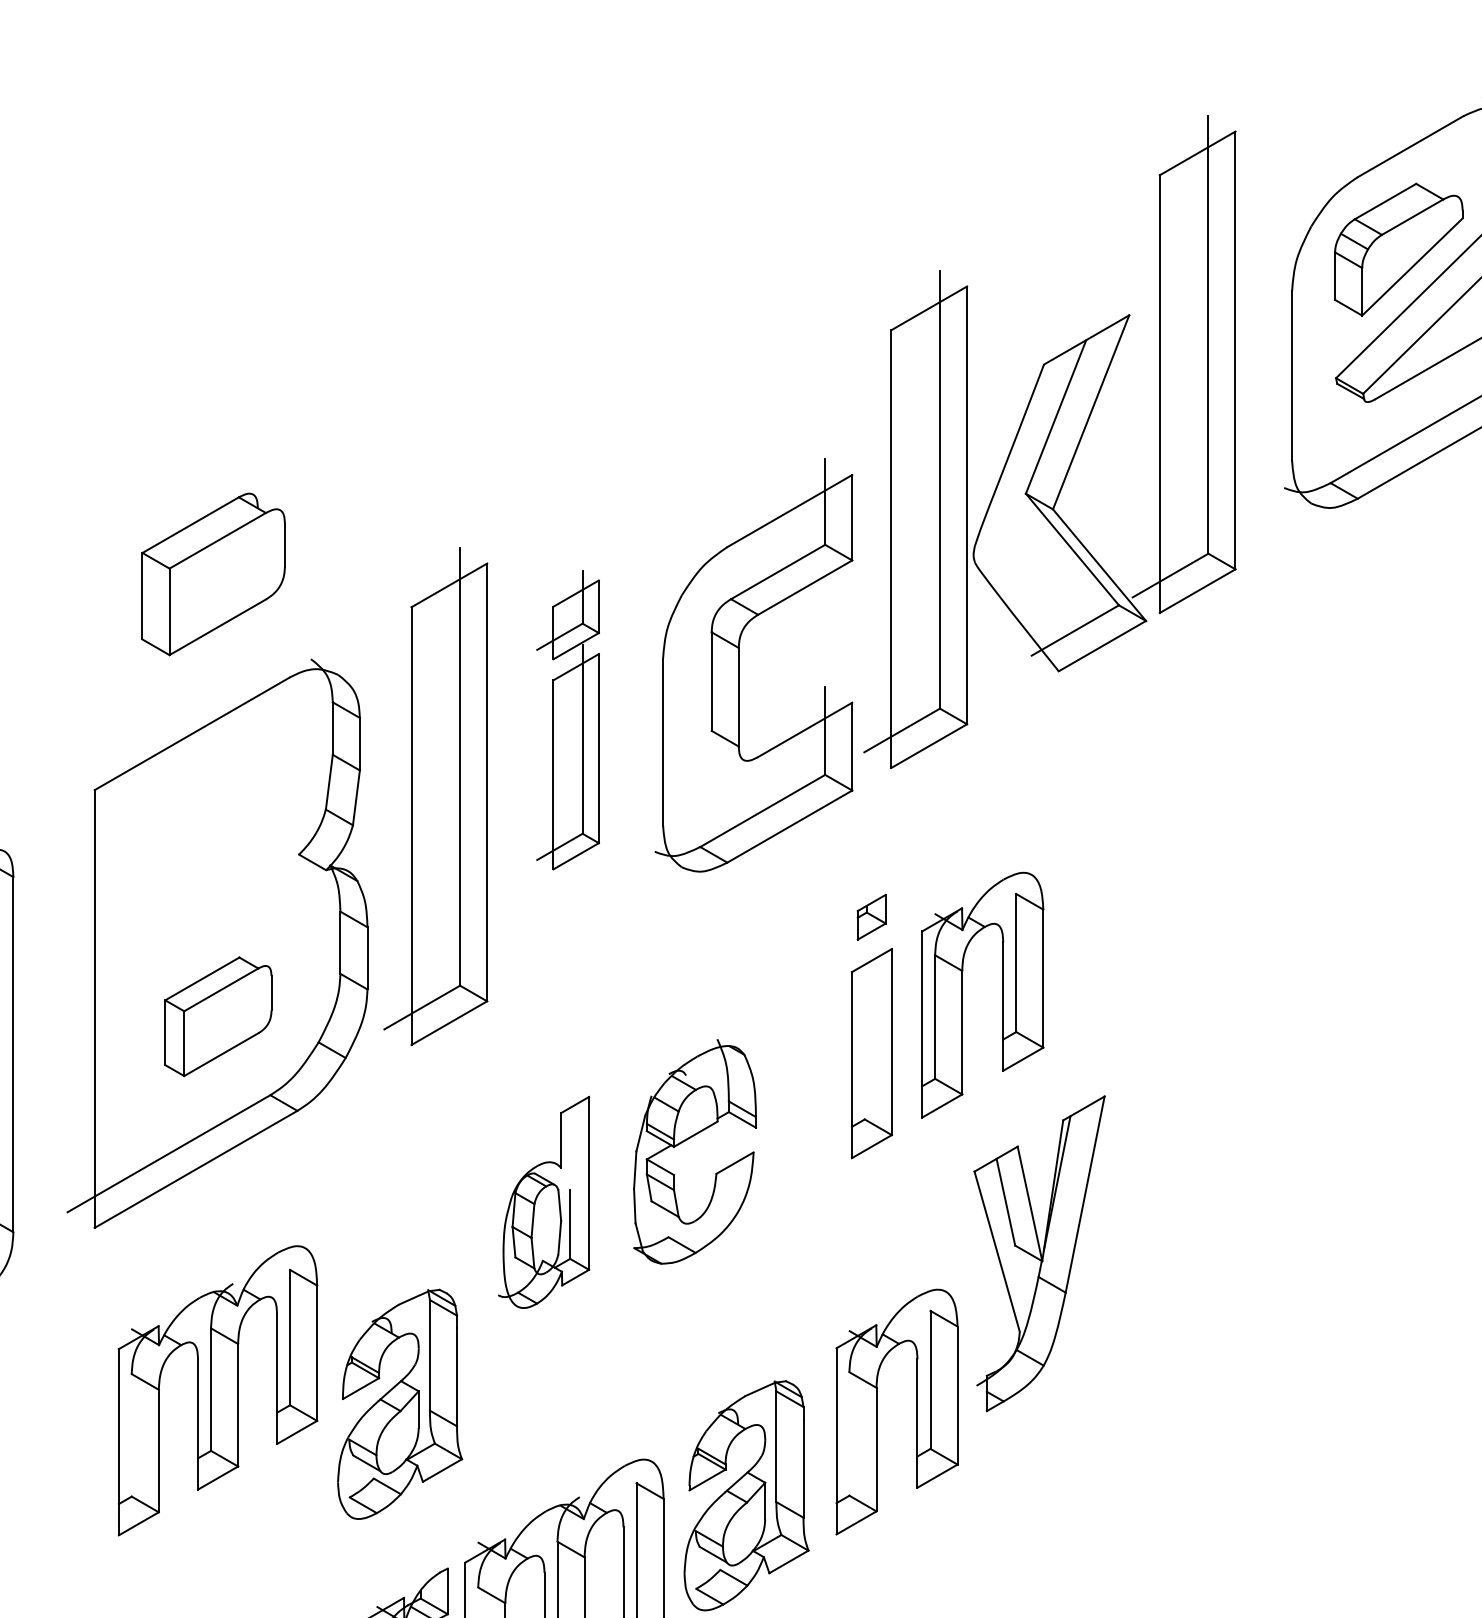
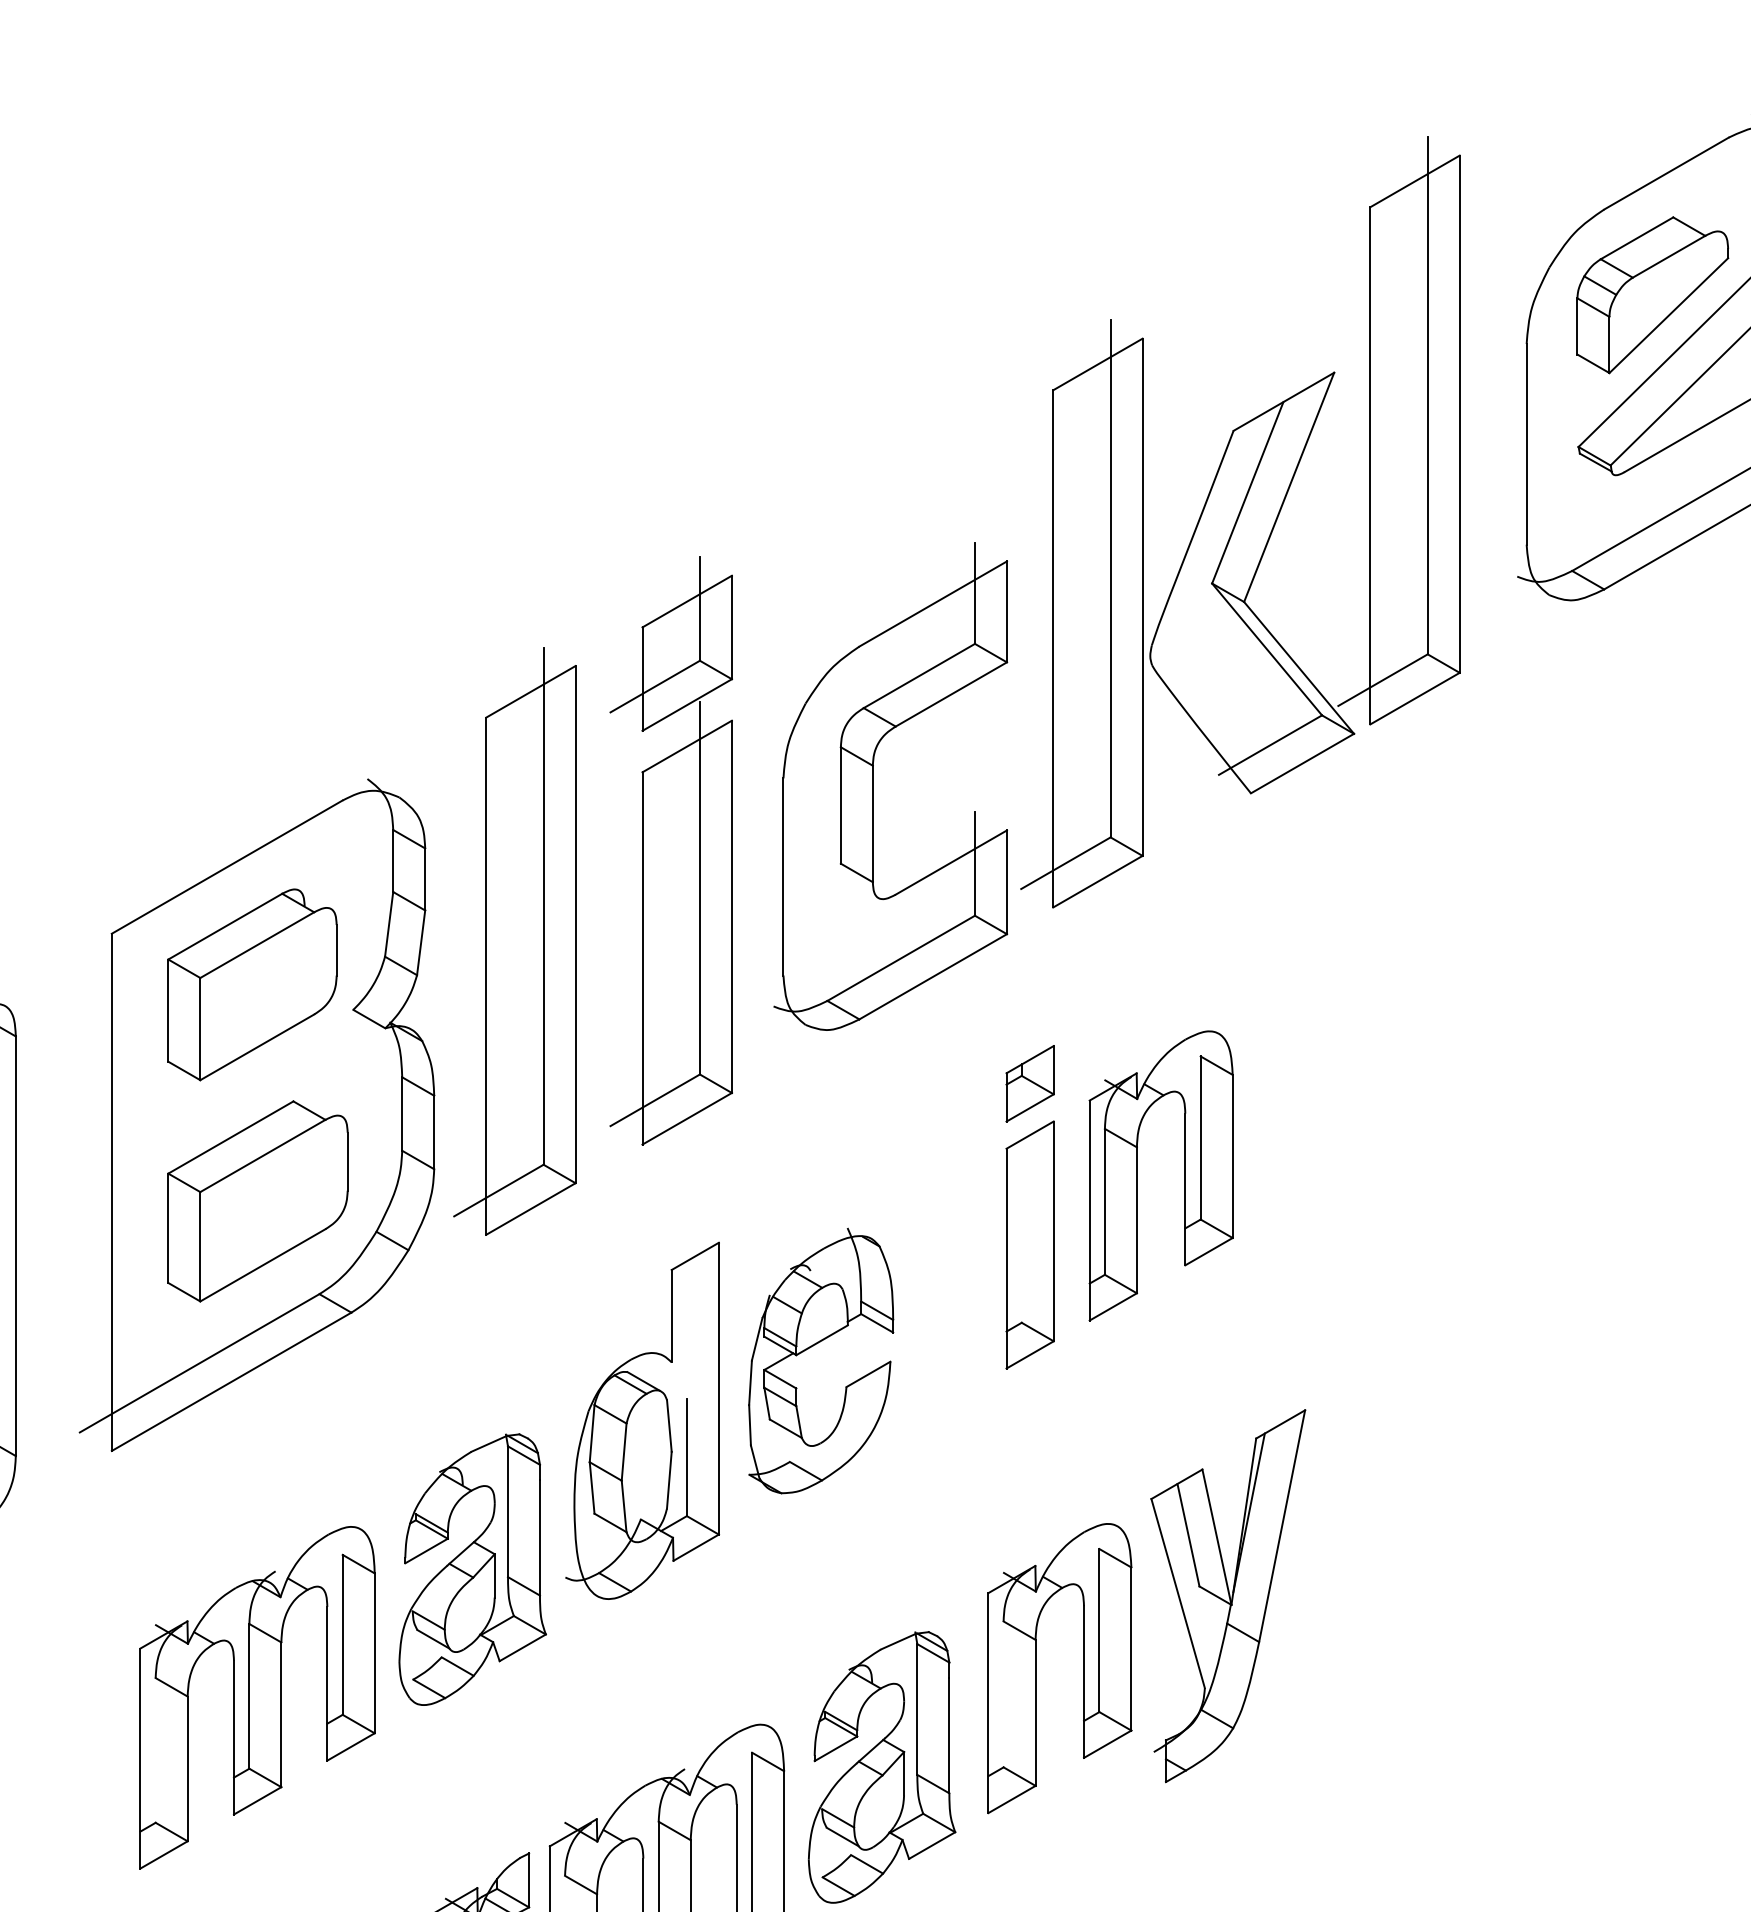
part: (213, 574) -> (252, 984), moved
part: (567, 720) -> (670, 851), size x1.67
part: (871, 917) -> (1029, 1084), size x1.43
part: (218, 1016) -> (258, 1201), size x1.43
part: (543, 1202) -> (642, 1420), size x1.43
part: (1039, 1253) -> (1228, 1595), moved
part: (217, 1390) -> (256, 1697), moved
part: (400, 1403) -> (473, 1568), moved

